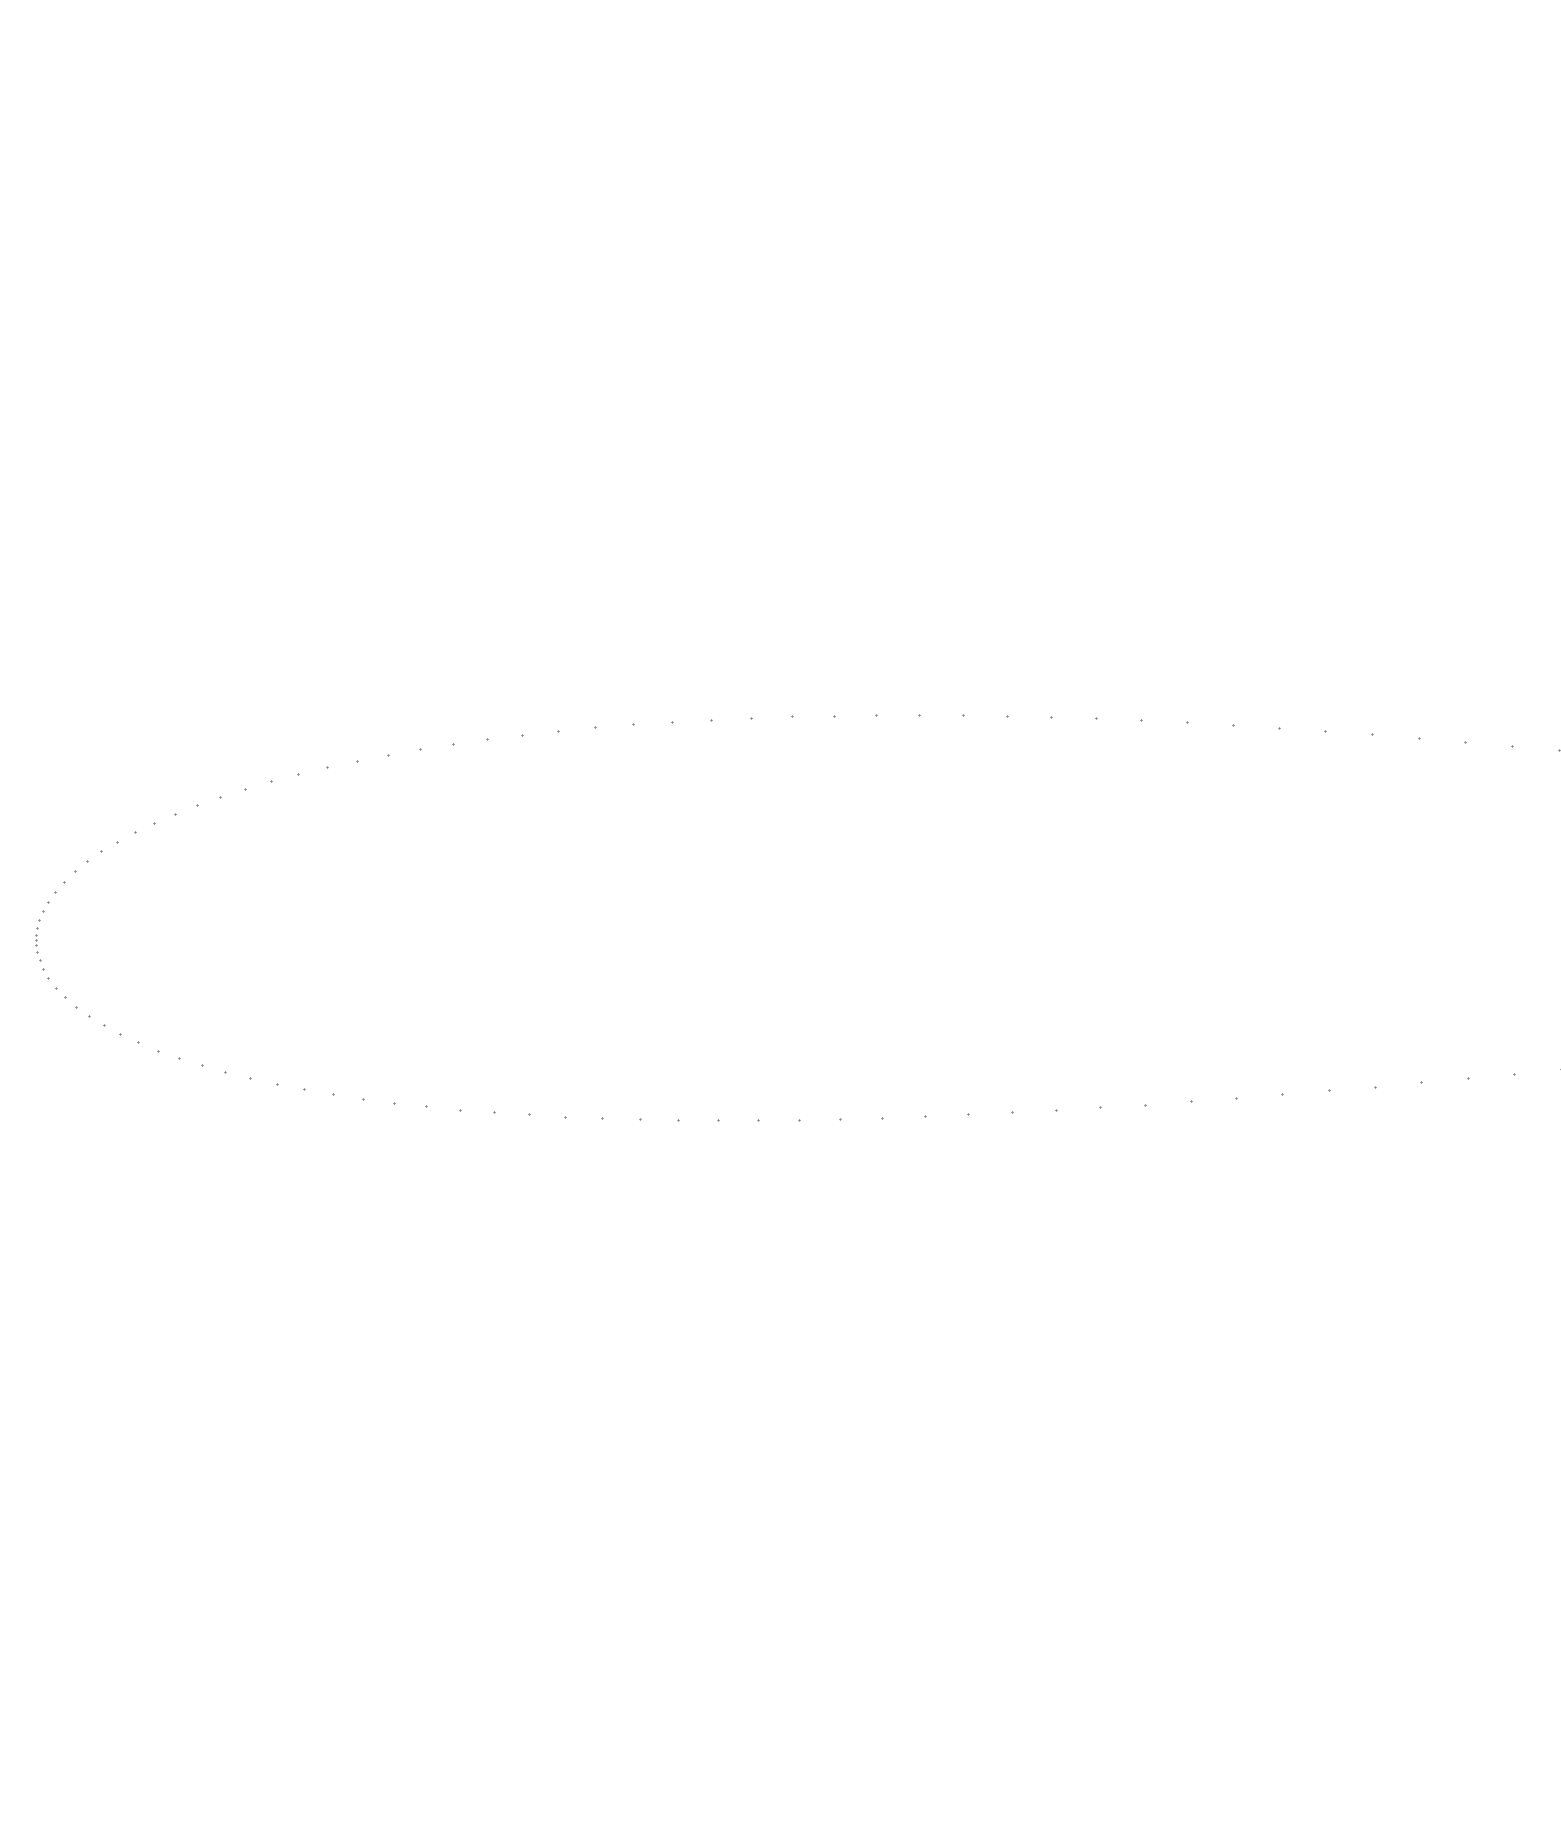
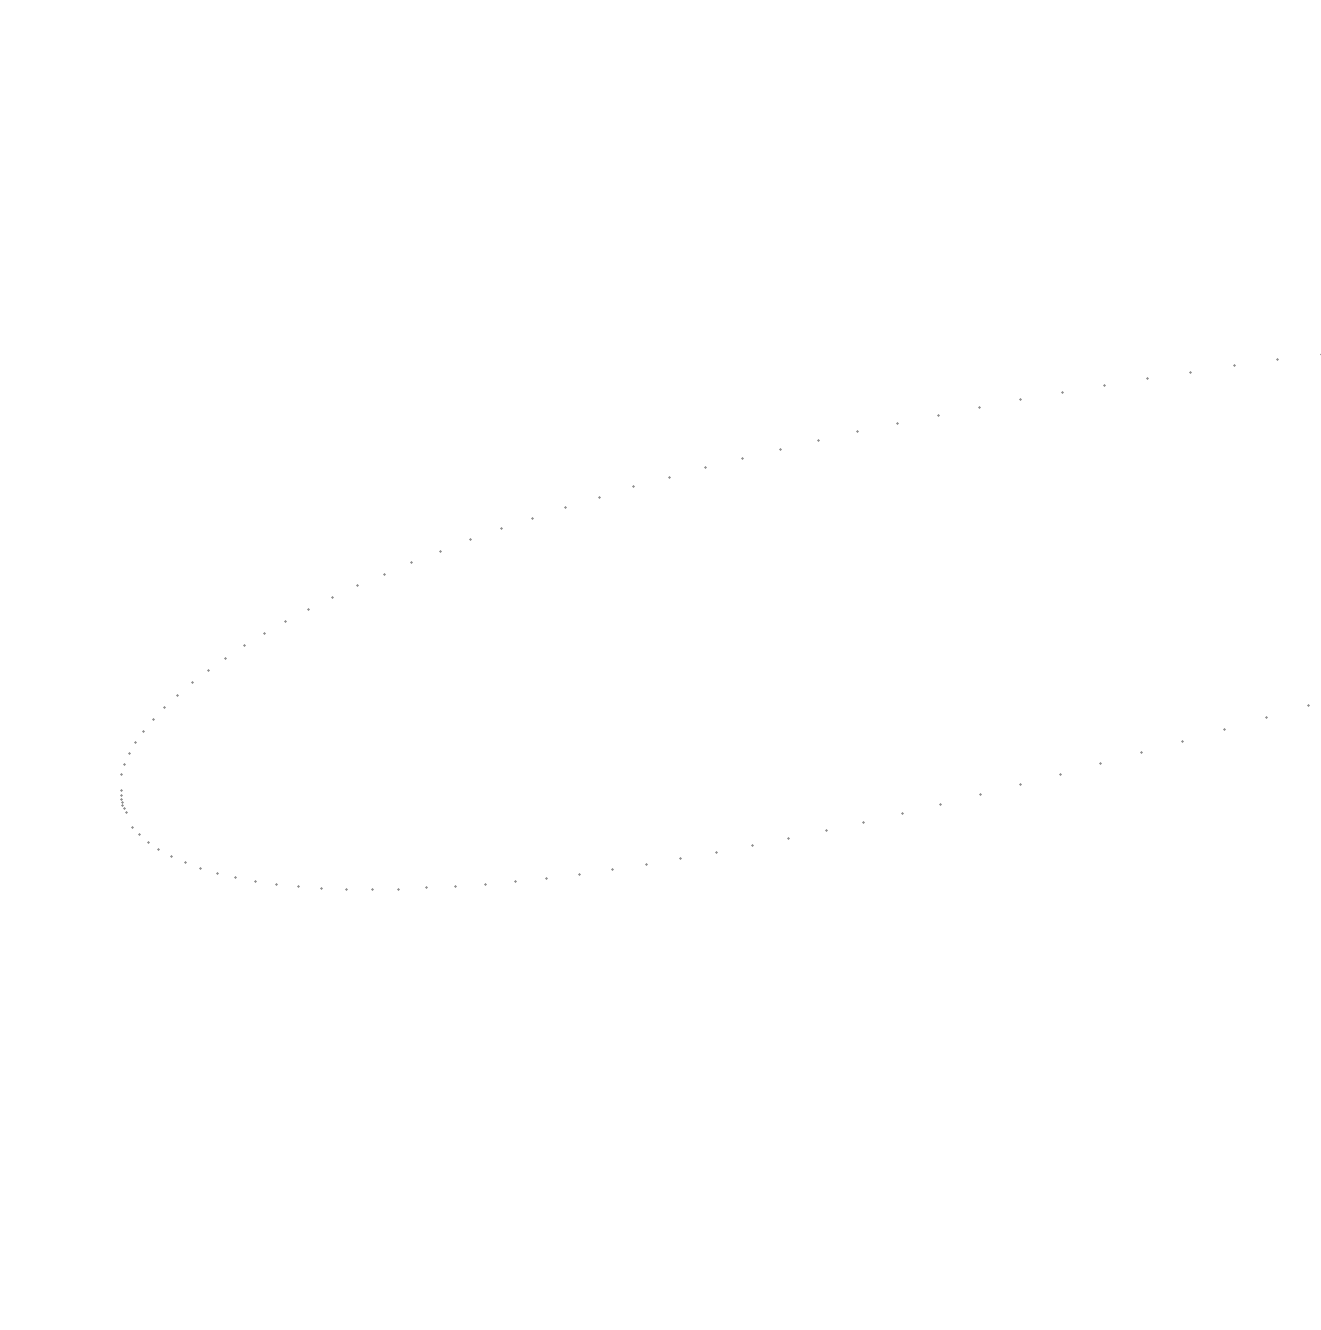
part: (38, 940) -> (122, 801), size x0.6

